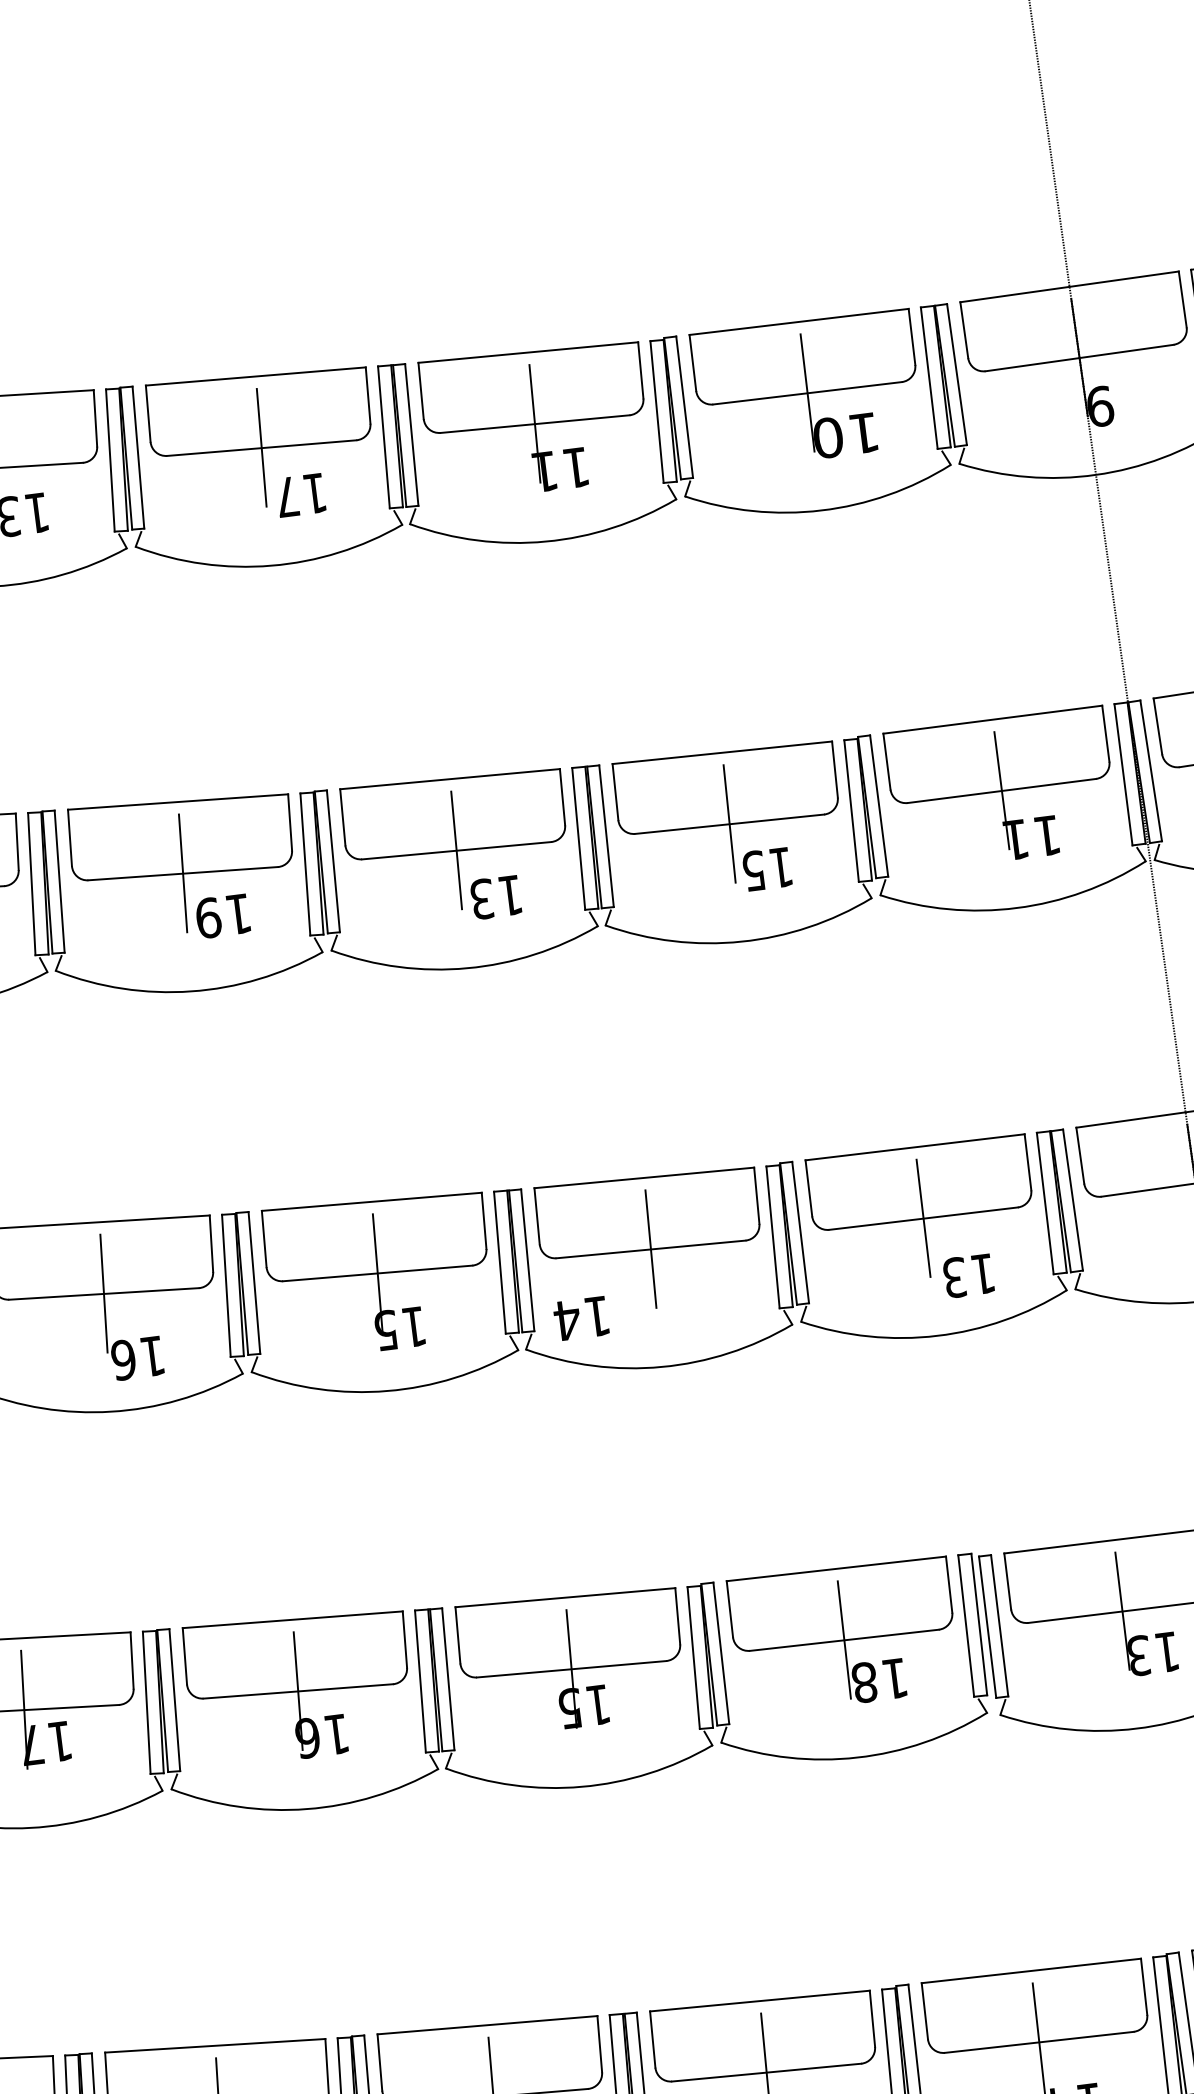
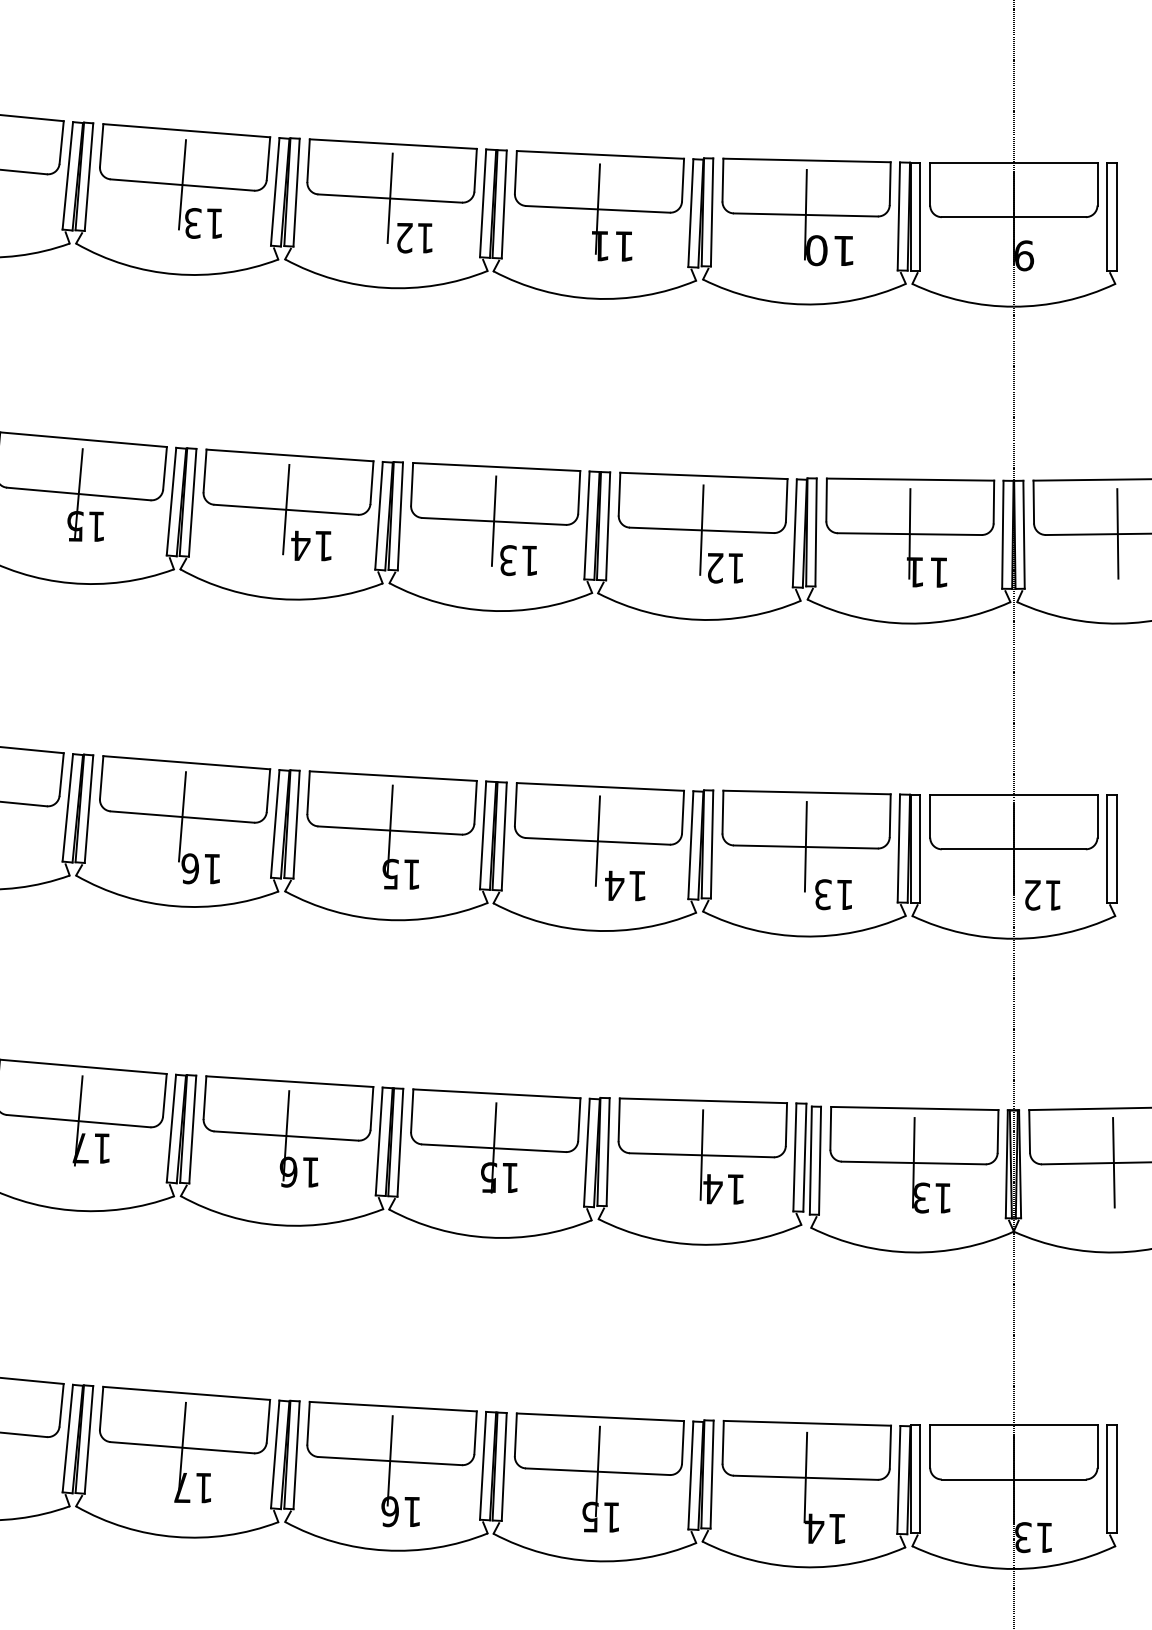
text: (287, 497) -> (404, 238), 17 -> 12
text: (754, 870) -> (715, 567), 15 -> 12
text: (208, 917) -> (300, 545), 19 -> 14
text: (581, 1317) -> (625, 885), moved
text: (864, 1681) -> (712, 1188), 18 -> 14

